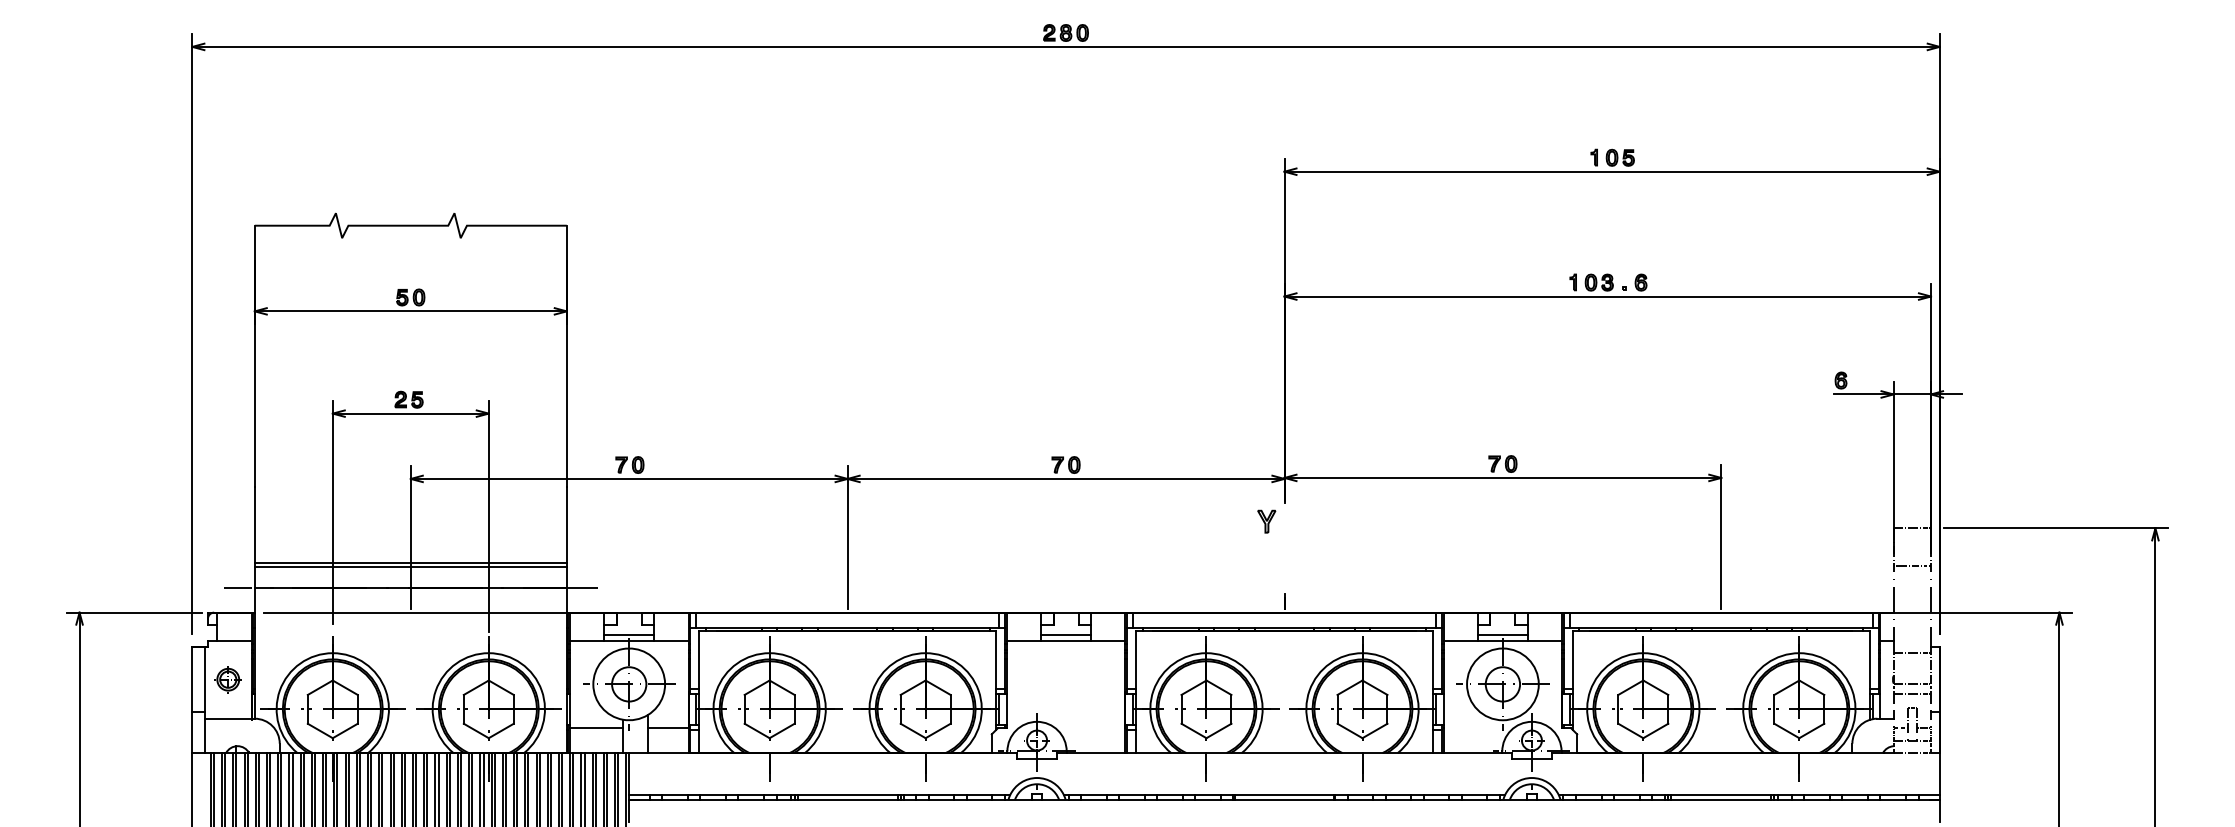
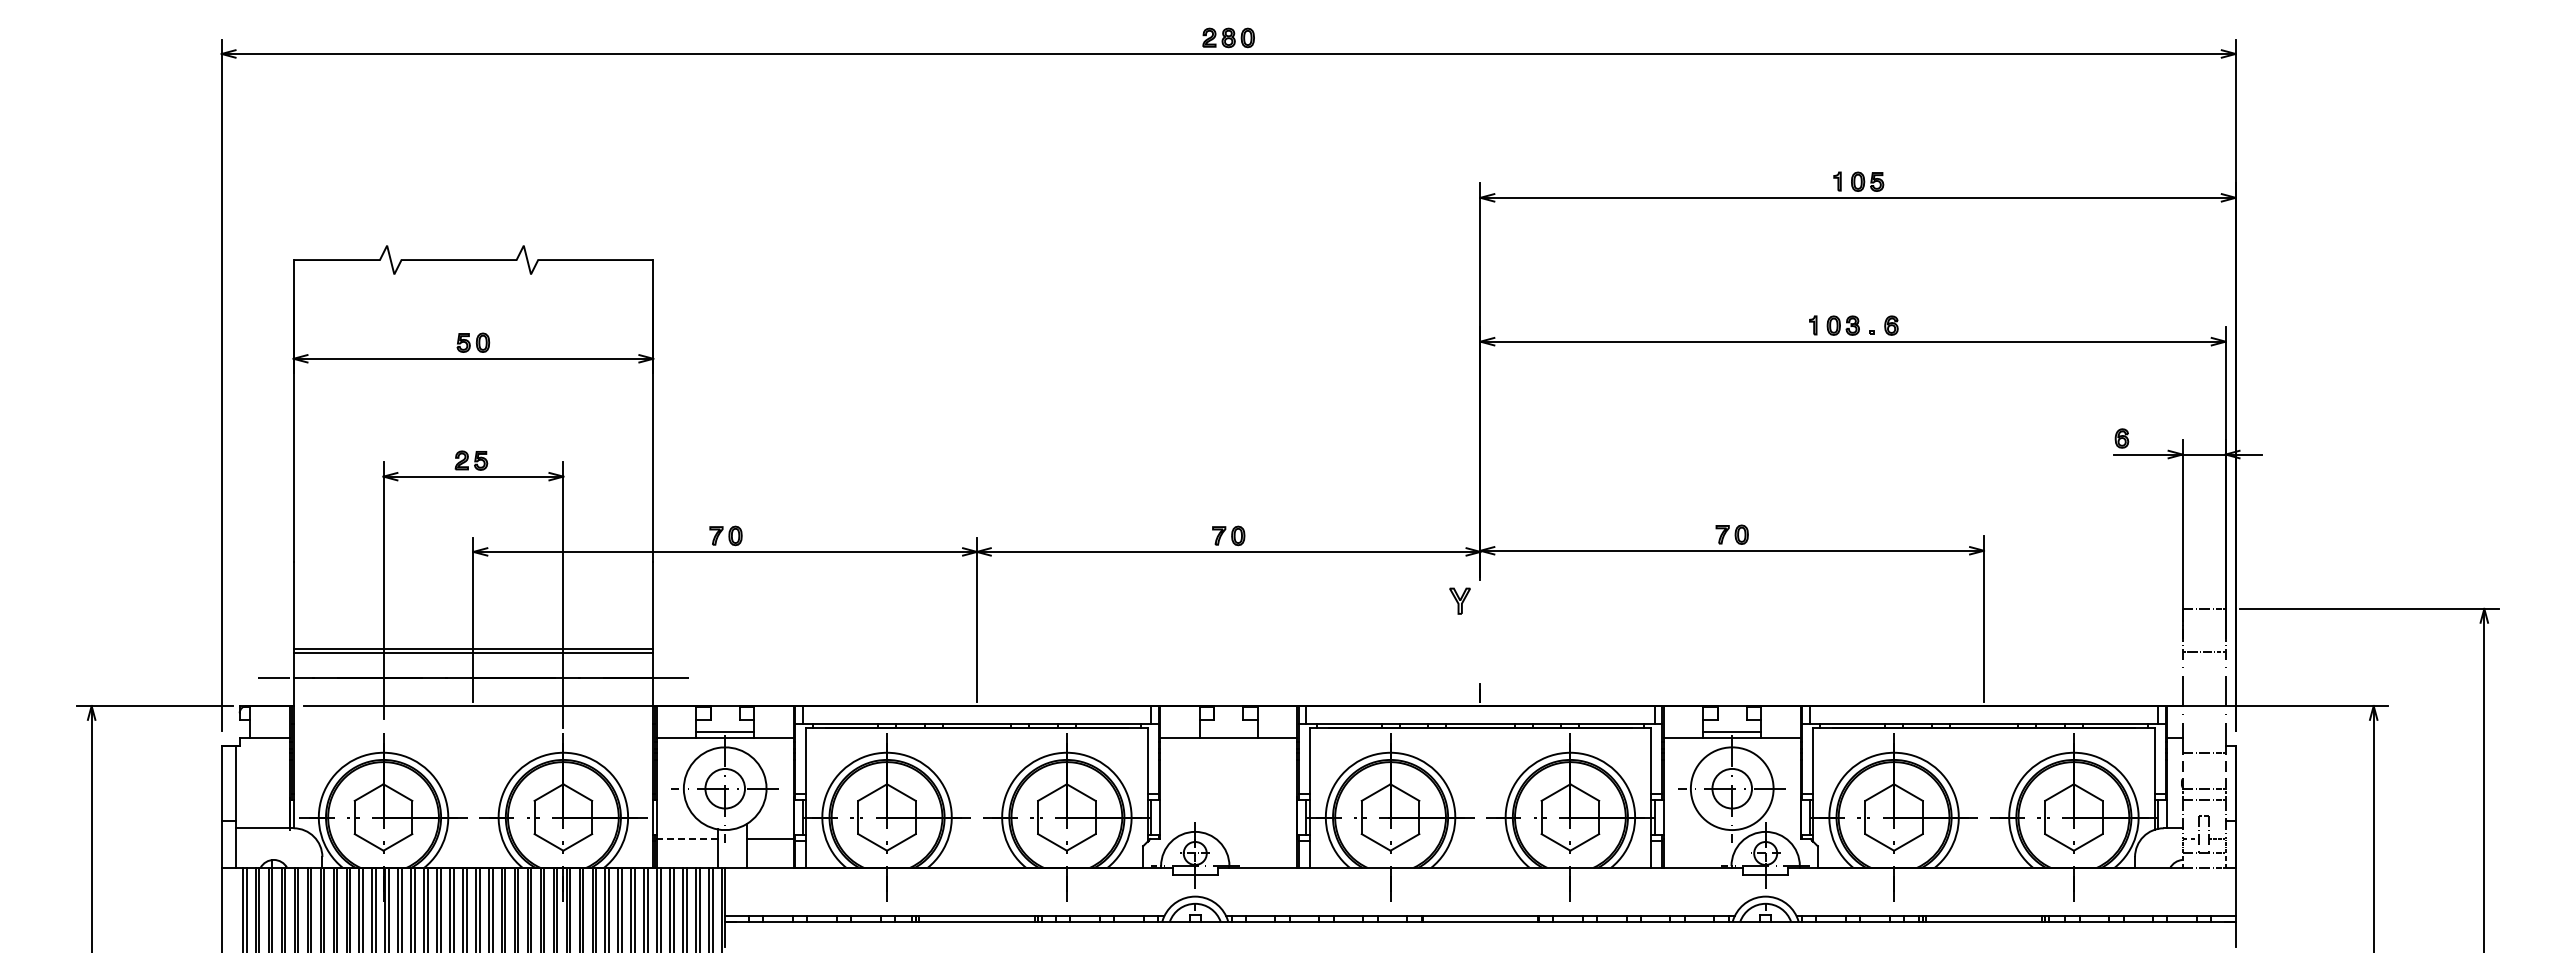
line: (1065, 634) -> (1228, 731), removed
part: (227, 679) -> (262, 783), removed
line: (596, 728) -> (687, 839), solid -> dashed

